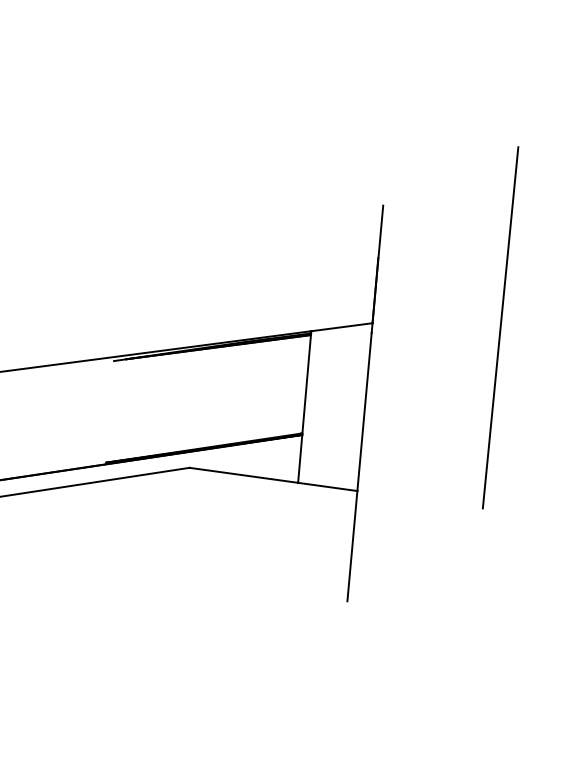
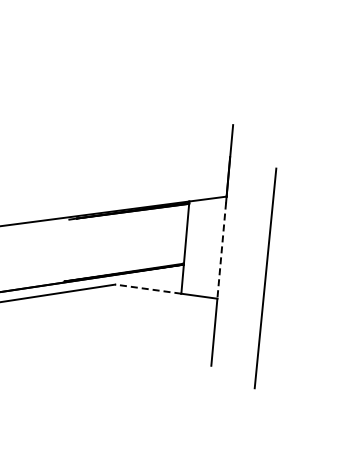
line: (500, 327) -> (265, 278), moved
line: (364, 413) -> (221, 251), solid -> dashed
line: (242, 475) -> (147, 289), solid -> dashed

